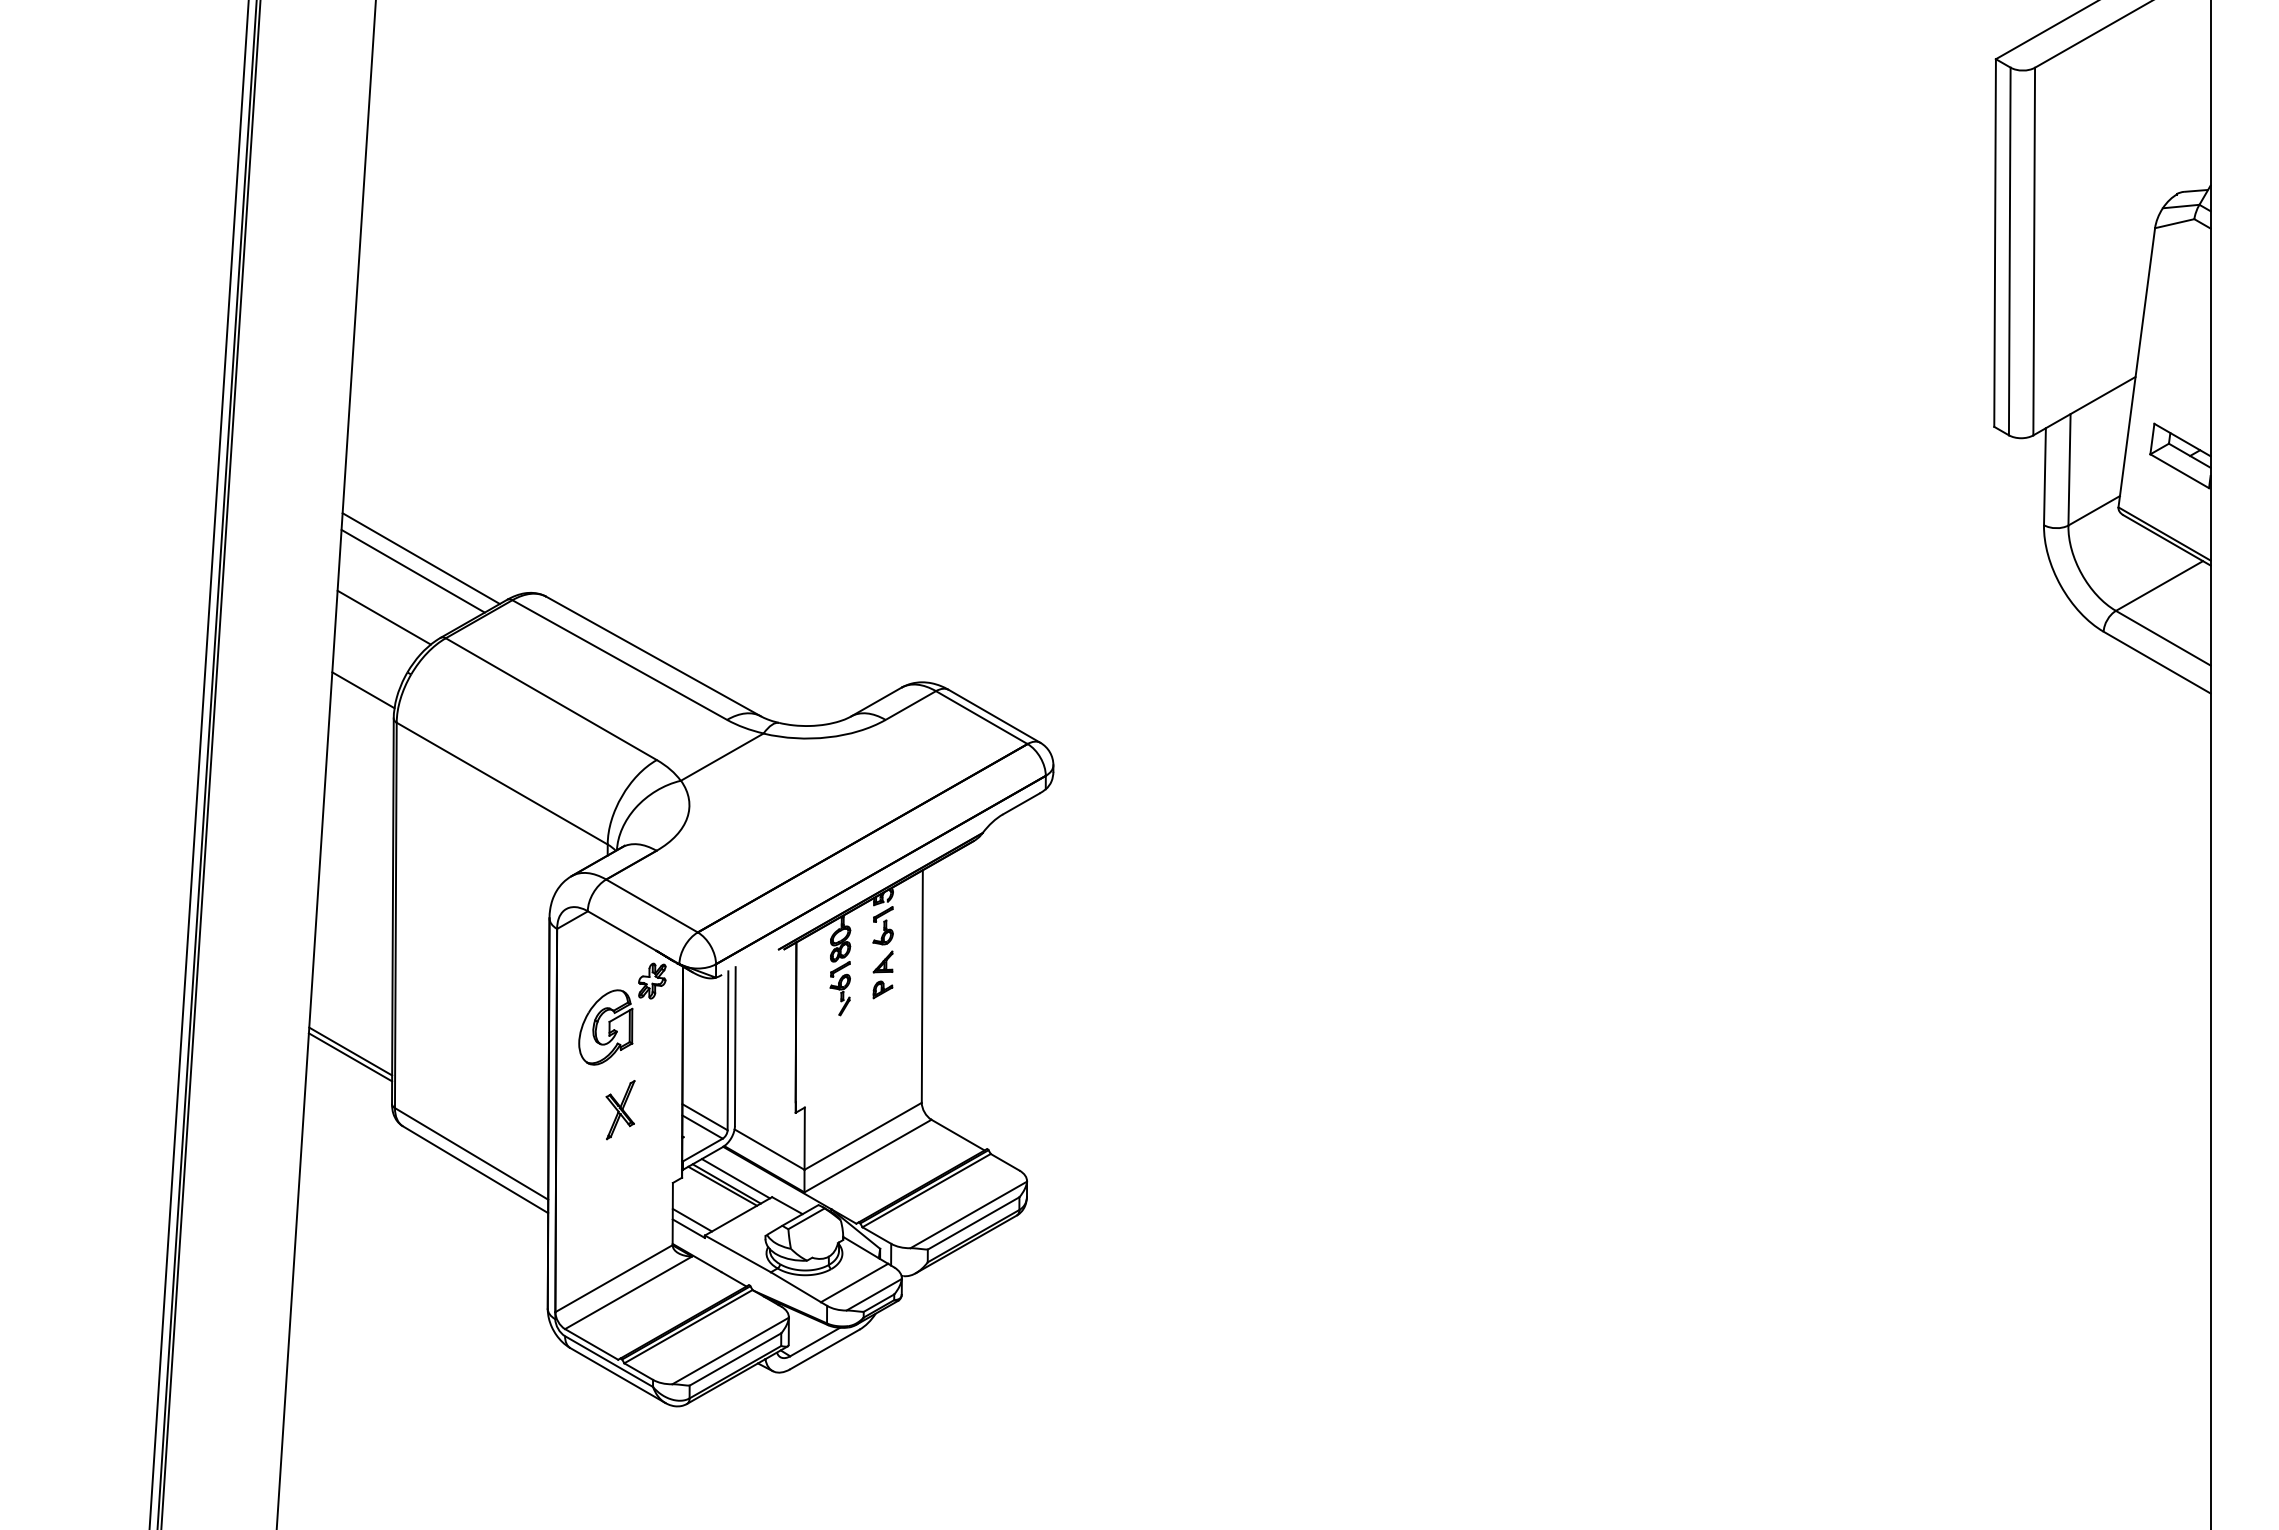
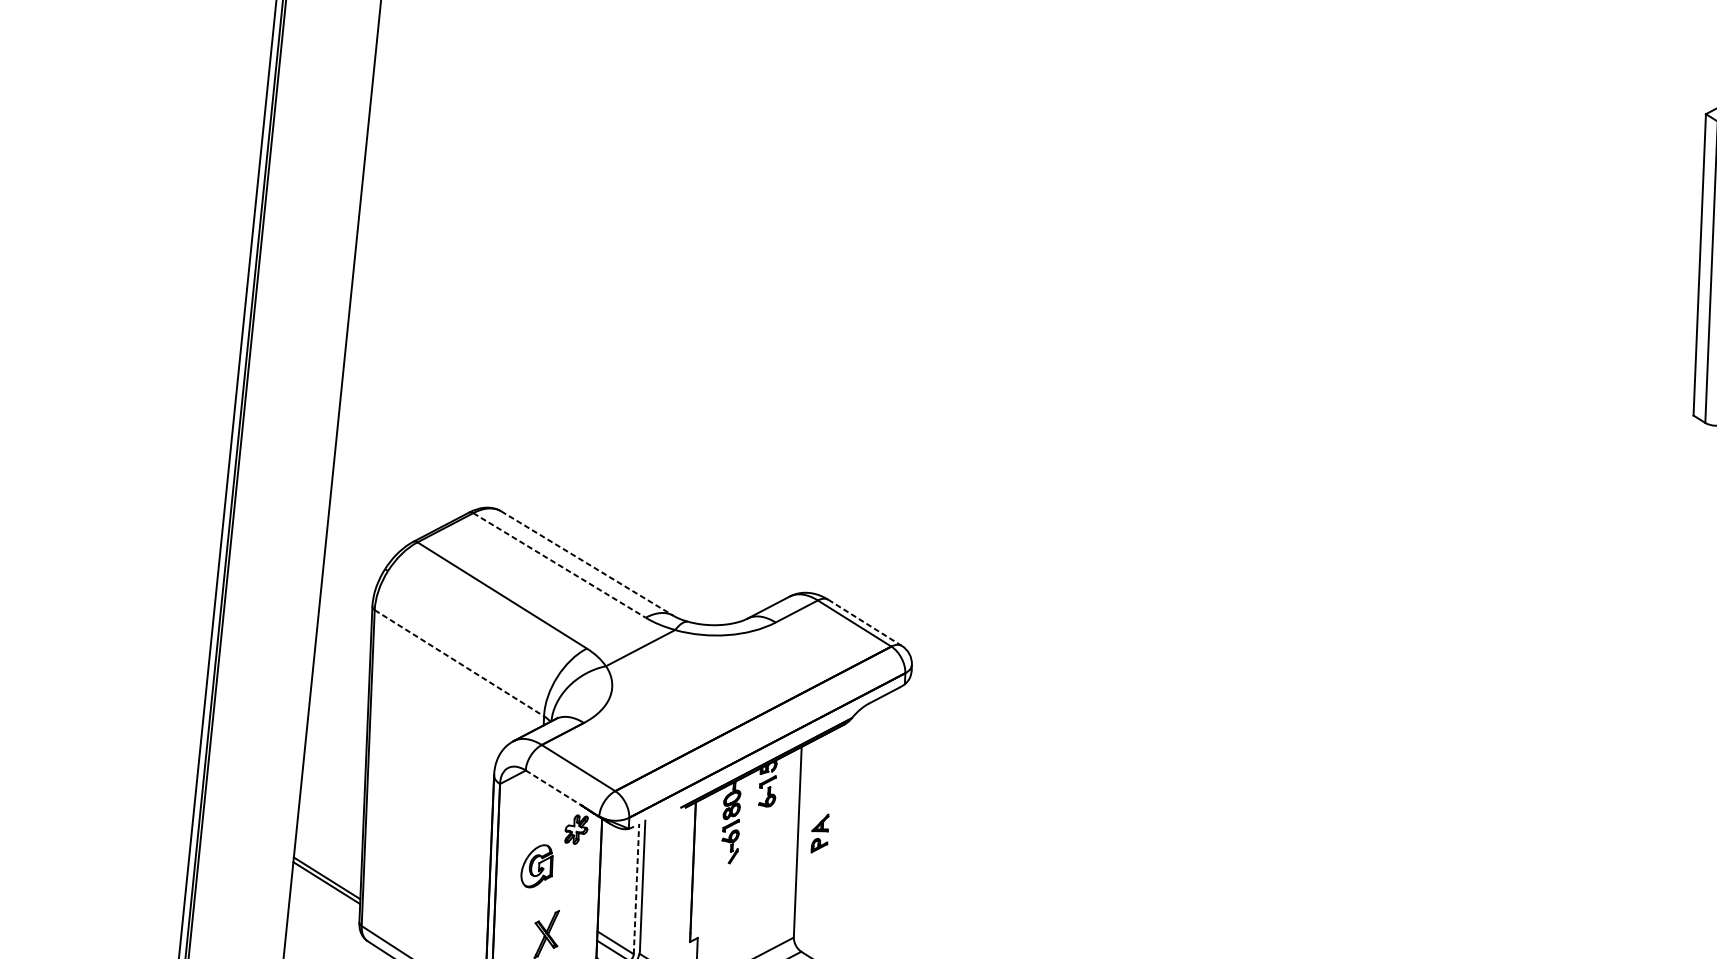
line: (420, 558) -> (399, 476), removed
line: (412, 570) -> (392, 485), removed
line: (383, 617) -> (367, 523), removed
line: (653, 656) -> (587, 563), solid -> dashed
line: (619, 660) -> (559, 565), solid -> dashed
line: (363, 690) -> (348, 582), removed
line: (994, 716) -> (865, 622), solid -> dashed
line: (502, 783) -> (459, 663), solid -> dashed
line: (622, 931) -> (553, 788), solid -> dashed
part: (882, 974) -> (819, 833), moved
part: (605, 1027) -> (536, 866), size x0.7
line: (727, 1050) -> (636, 888), solid -> dashed

